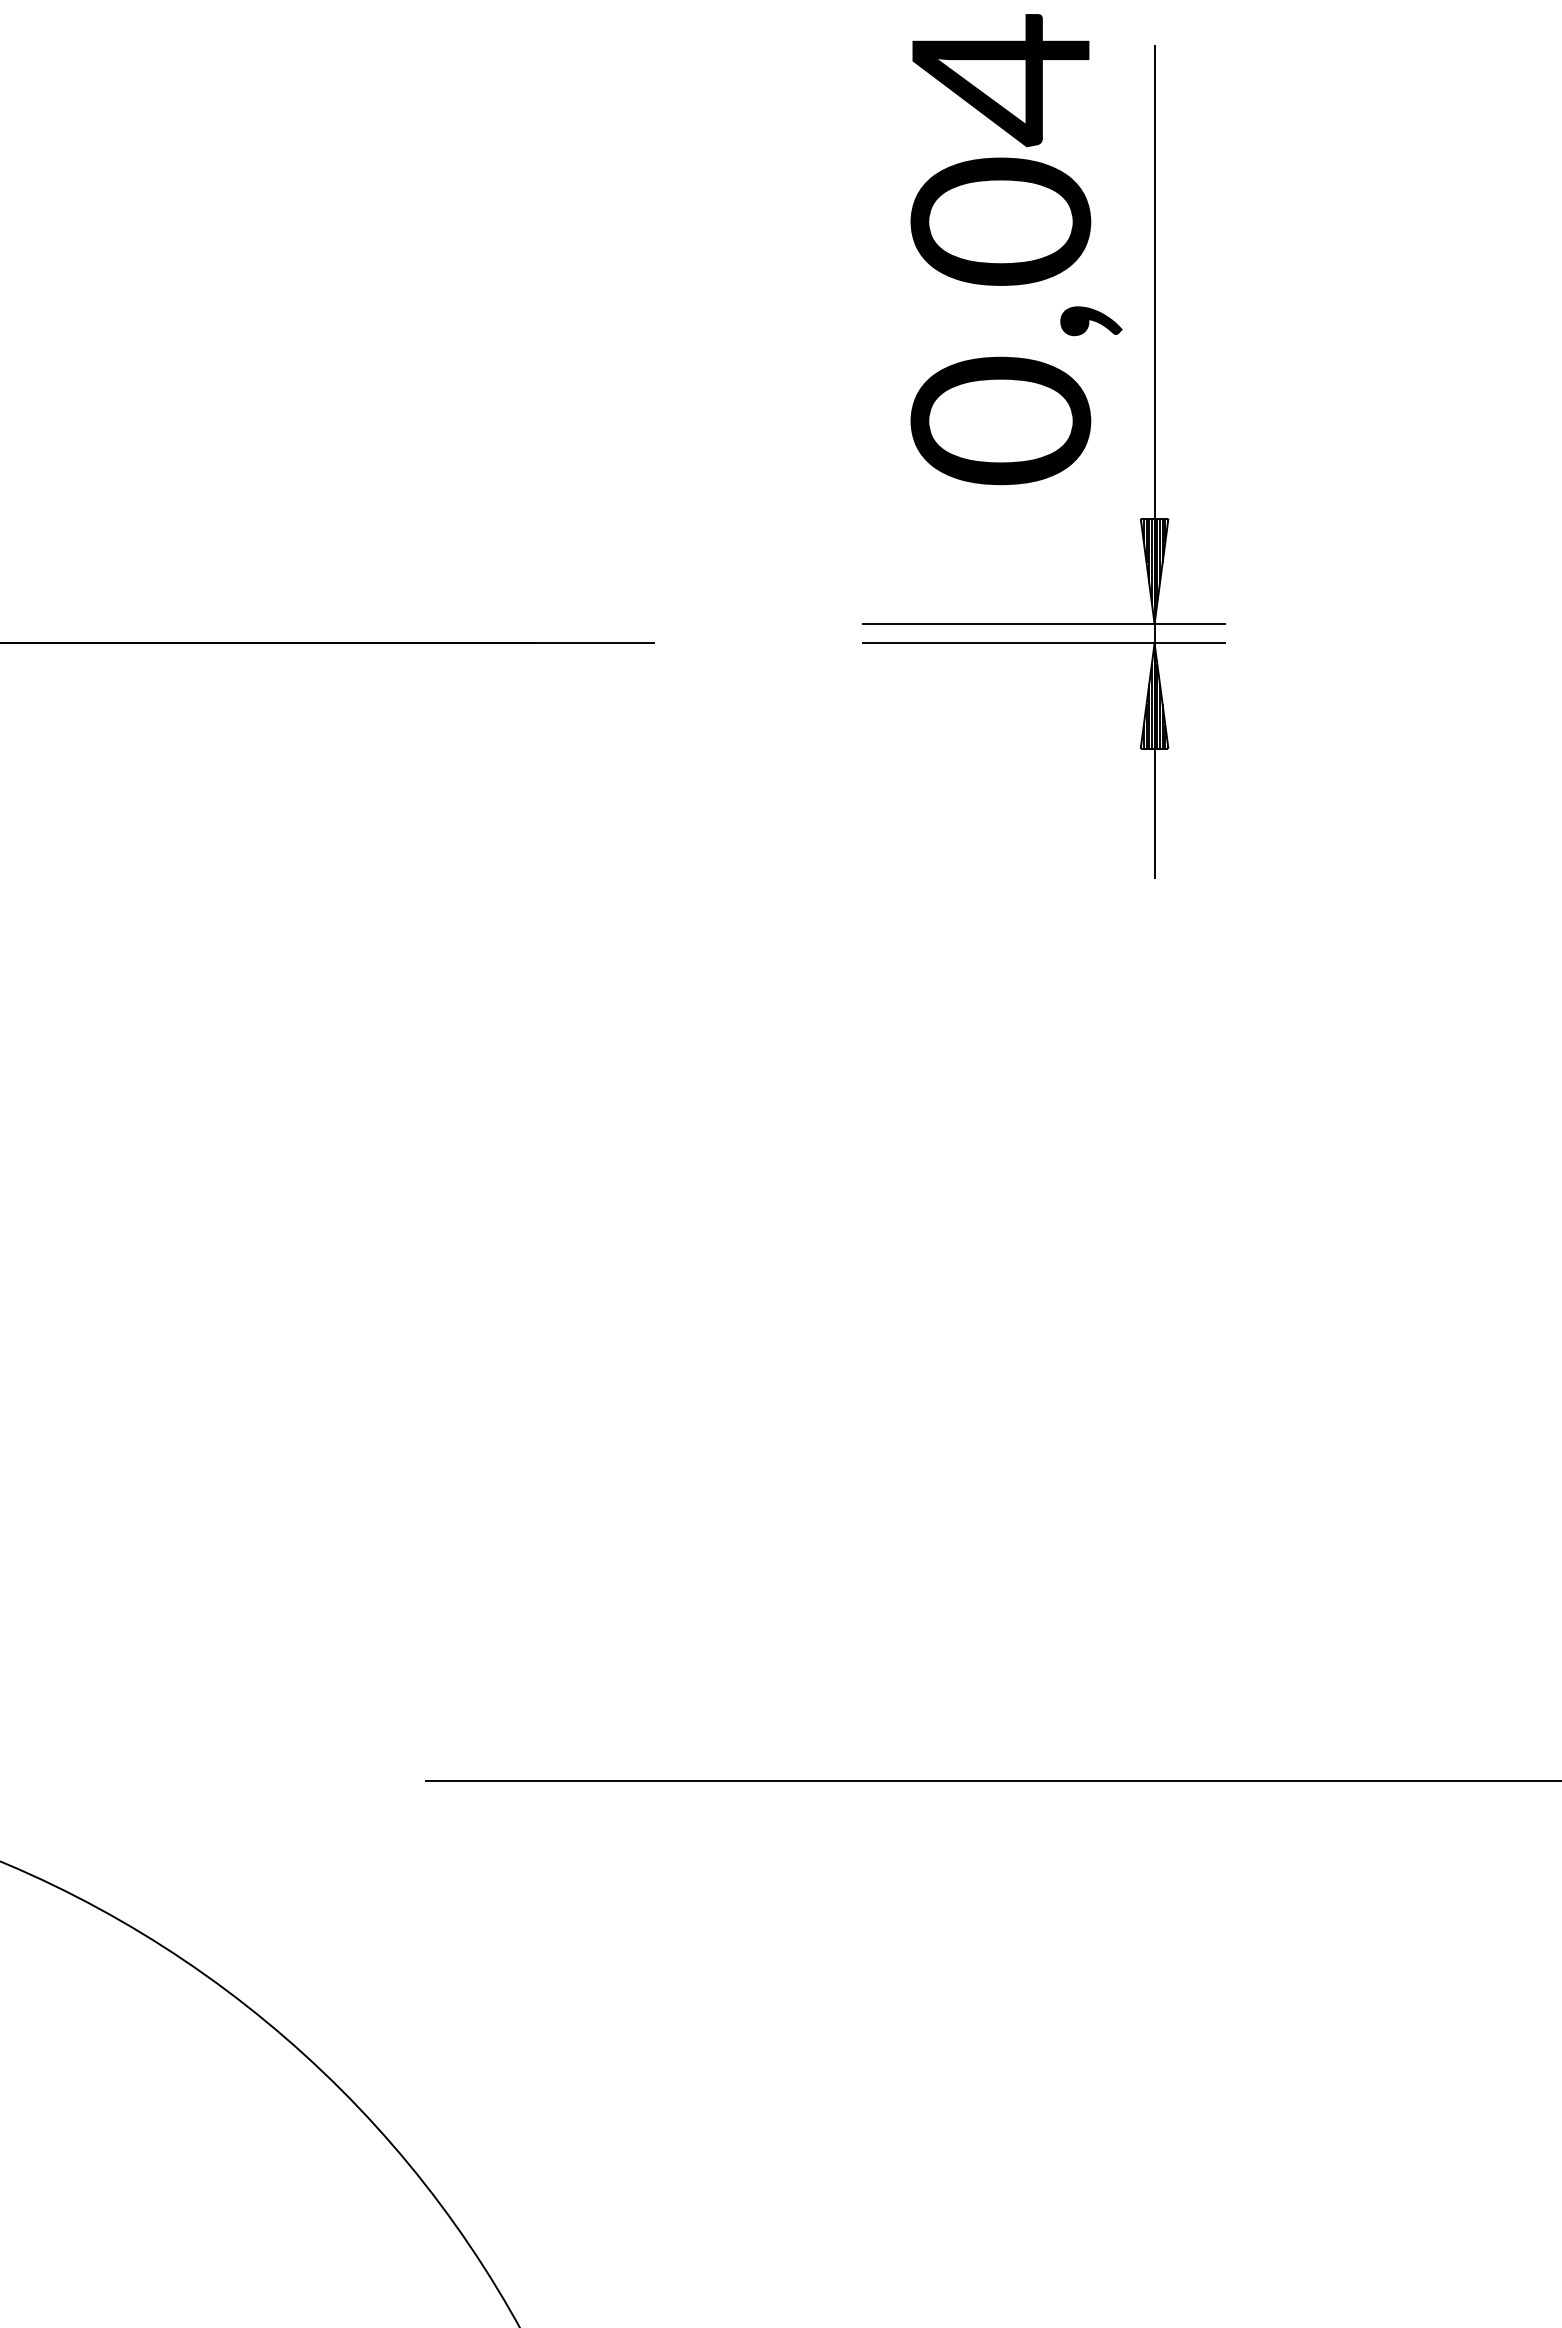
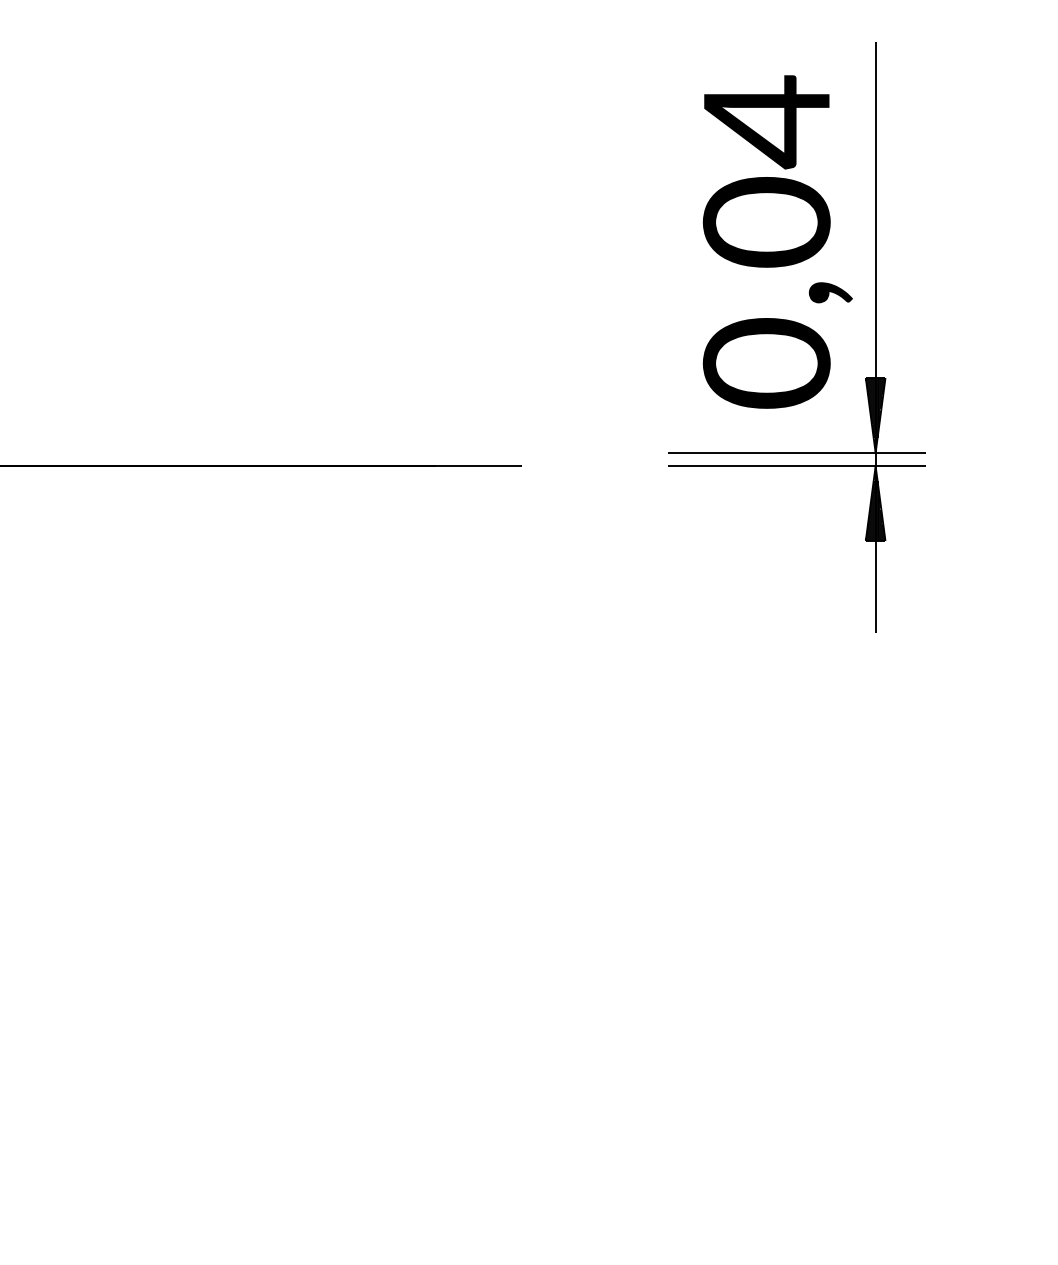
text: (1016, 249) -> (777, 241), moved

